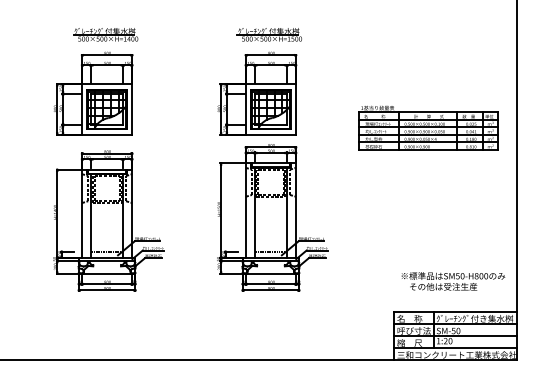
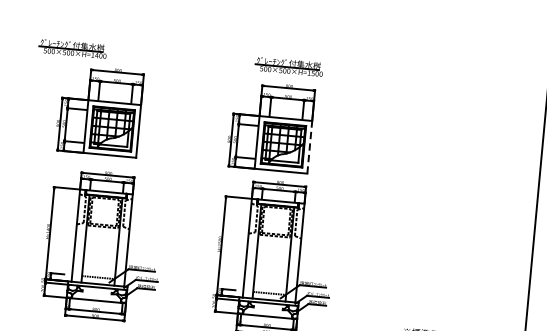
part: (105, 34) -> (72, 48), moved
line: (296, 108) -> (310, 146), solid -> dashed
part: (428, 127) -> (446, 179), removed

